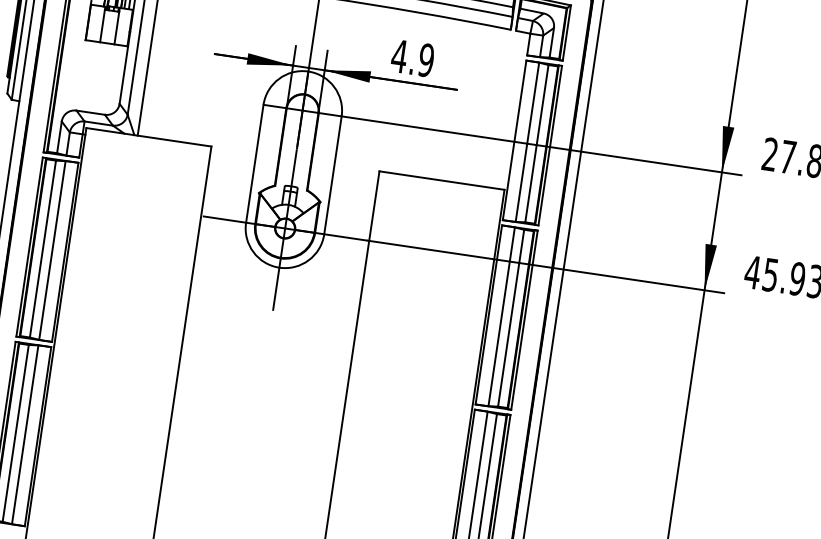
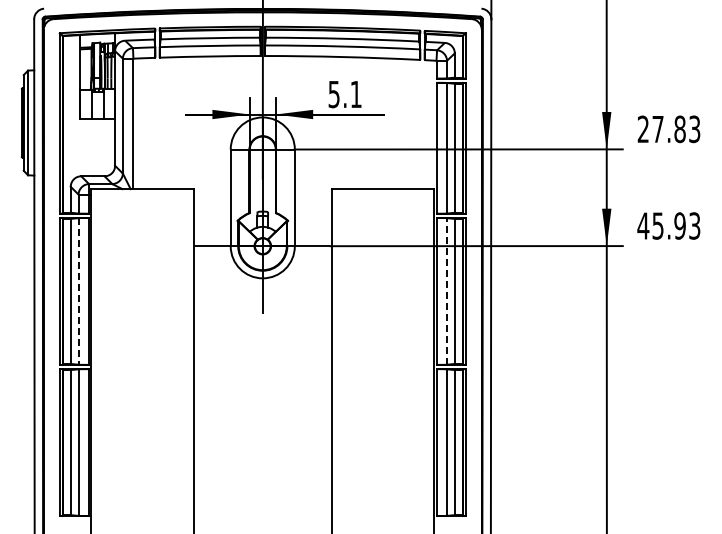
text: (412, 58) -> (344, 94), 4.9 -> 5.1
line: (52, 250) -> (78, 291), solid -> dashed
line: (502, 315) -> (447, 290), solid -> dashed

